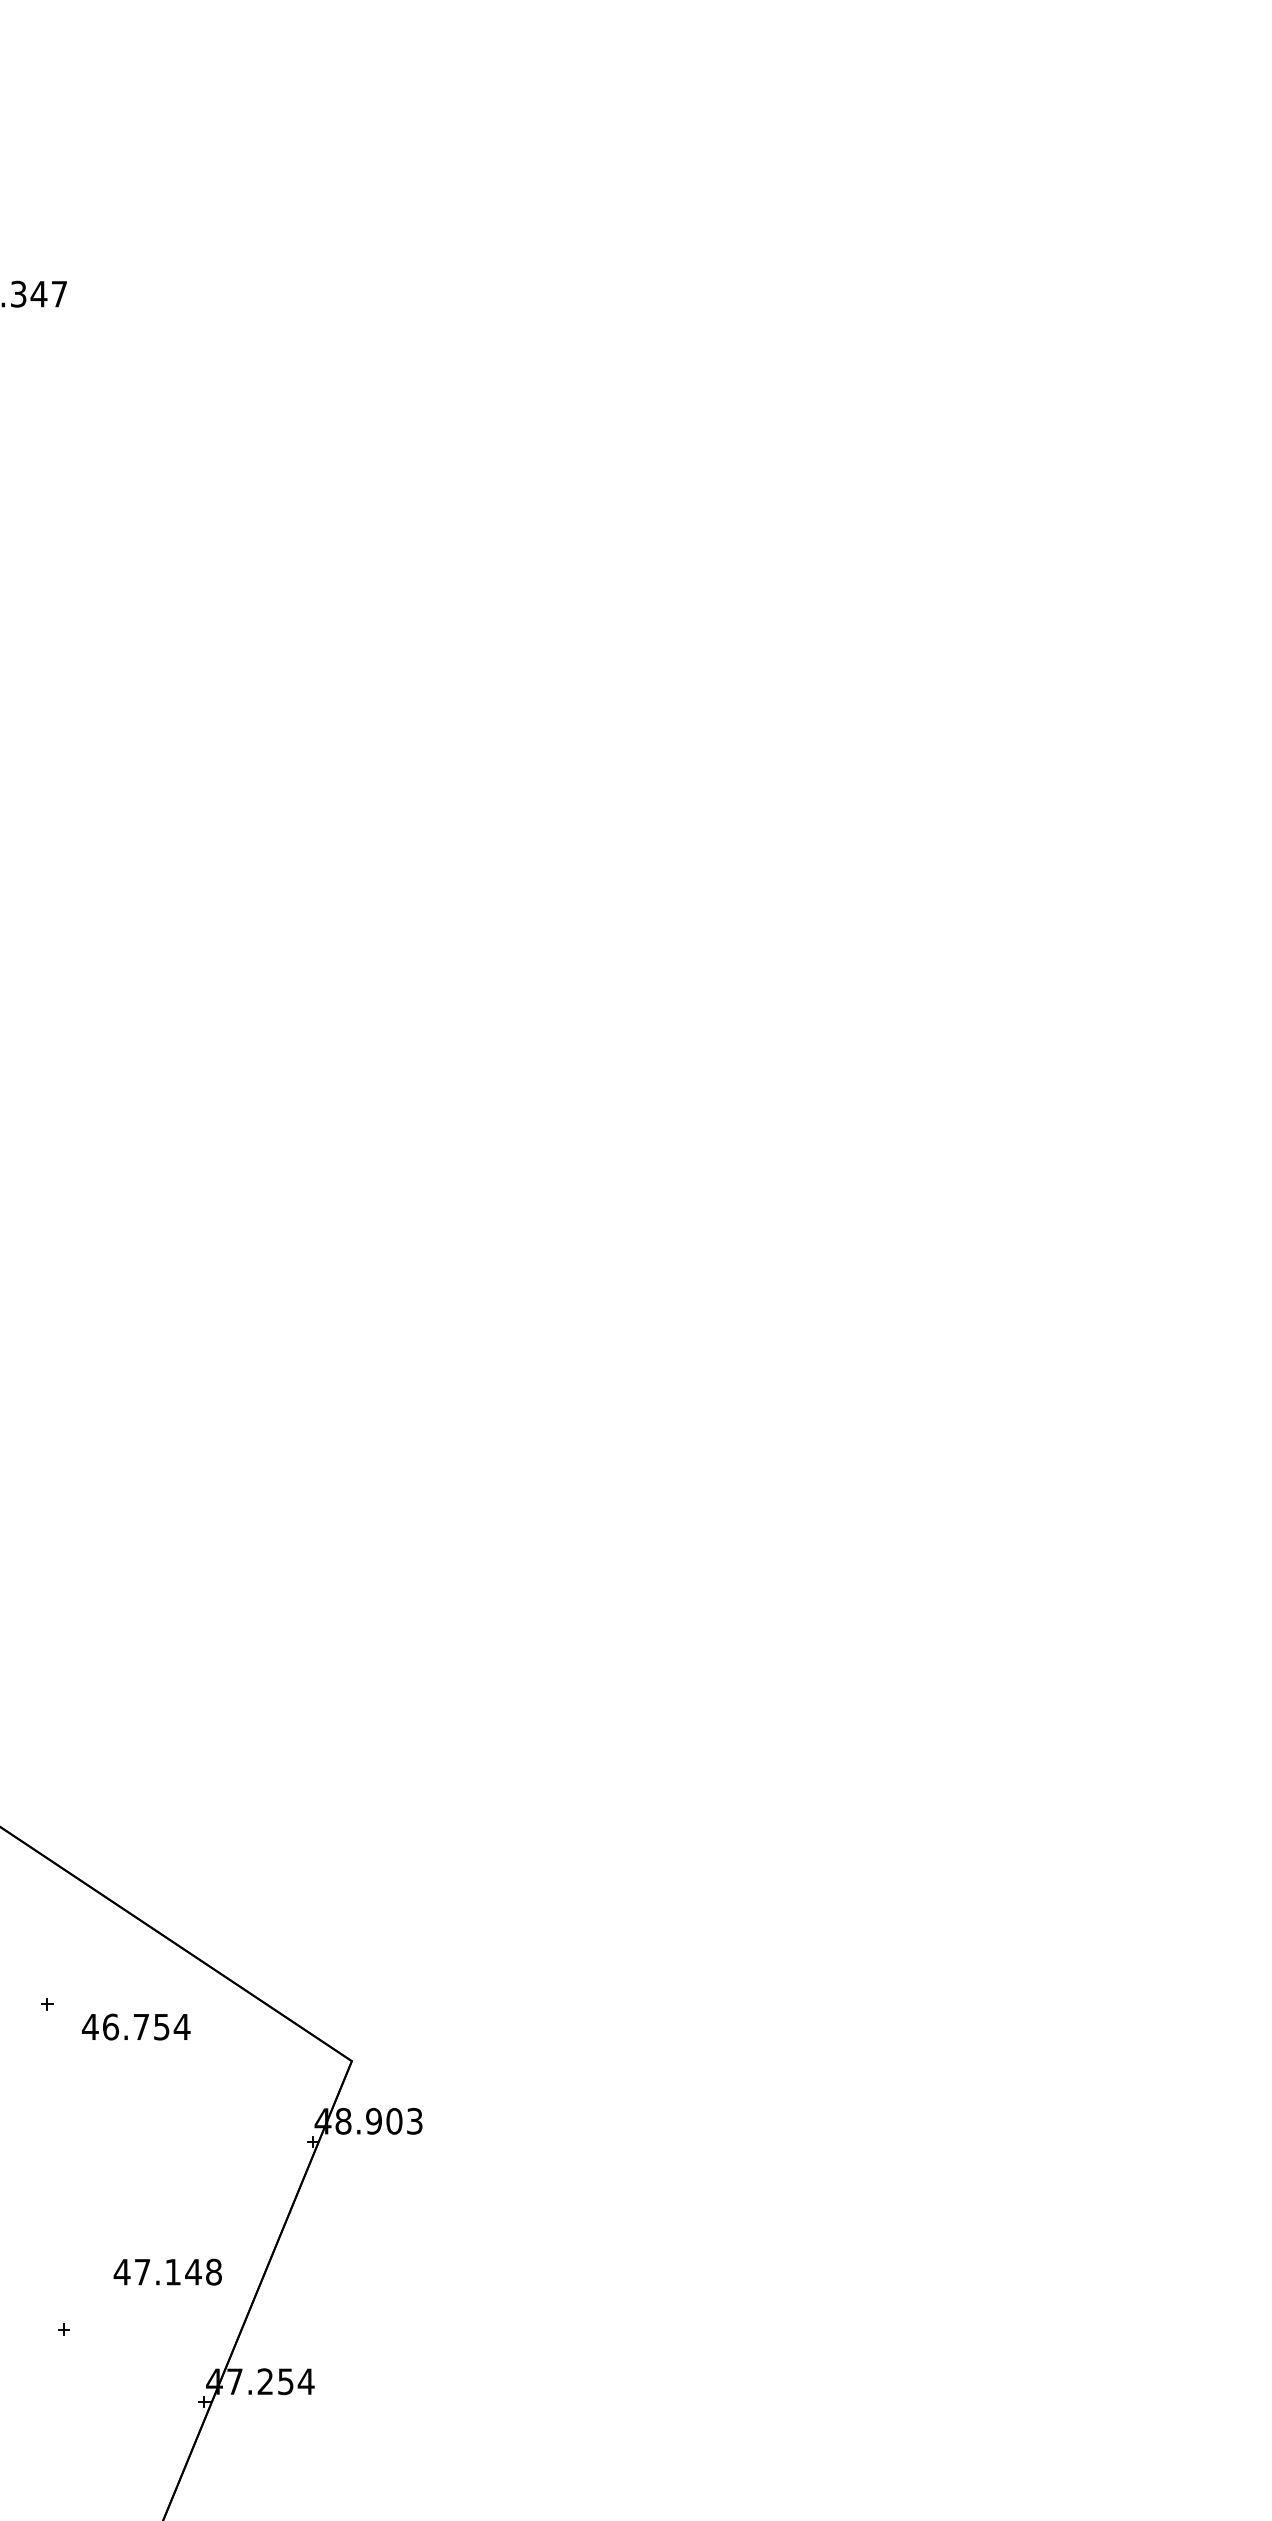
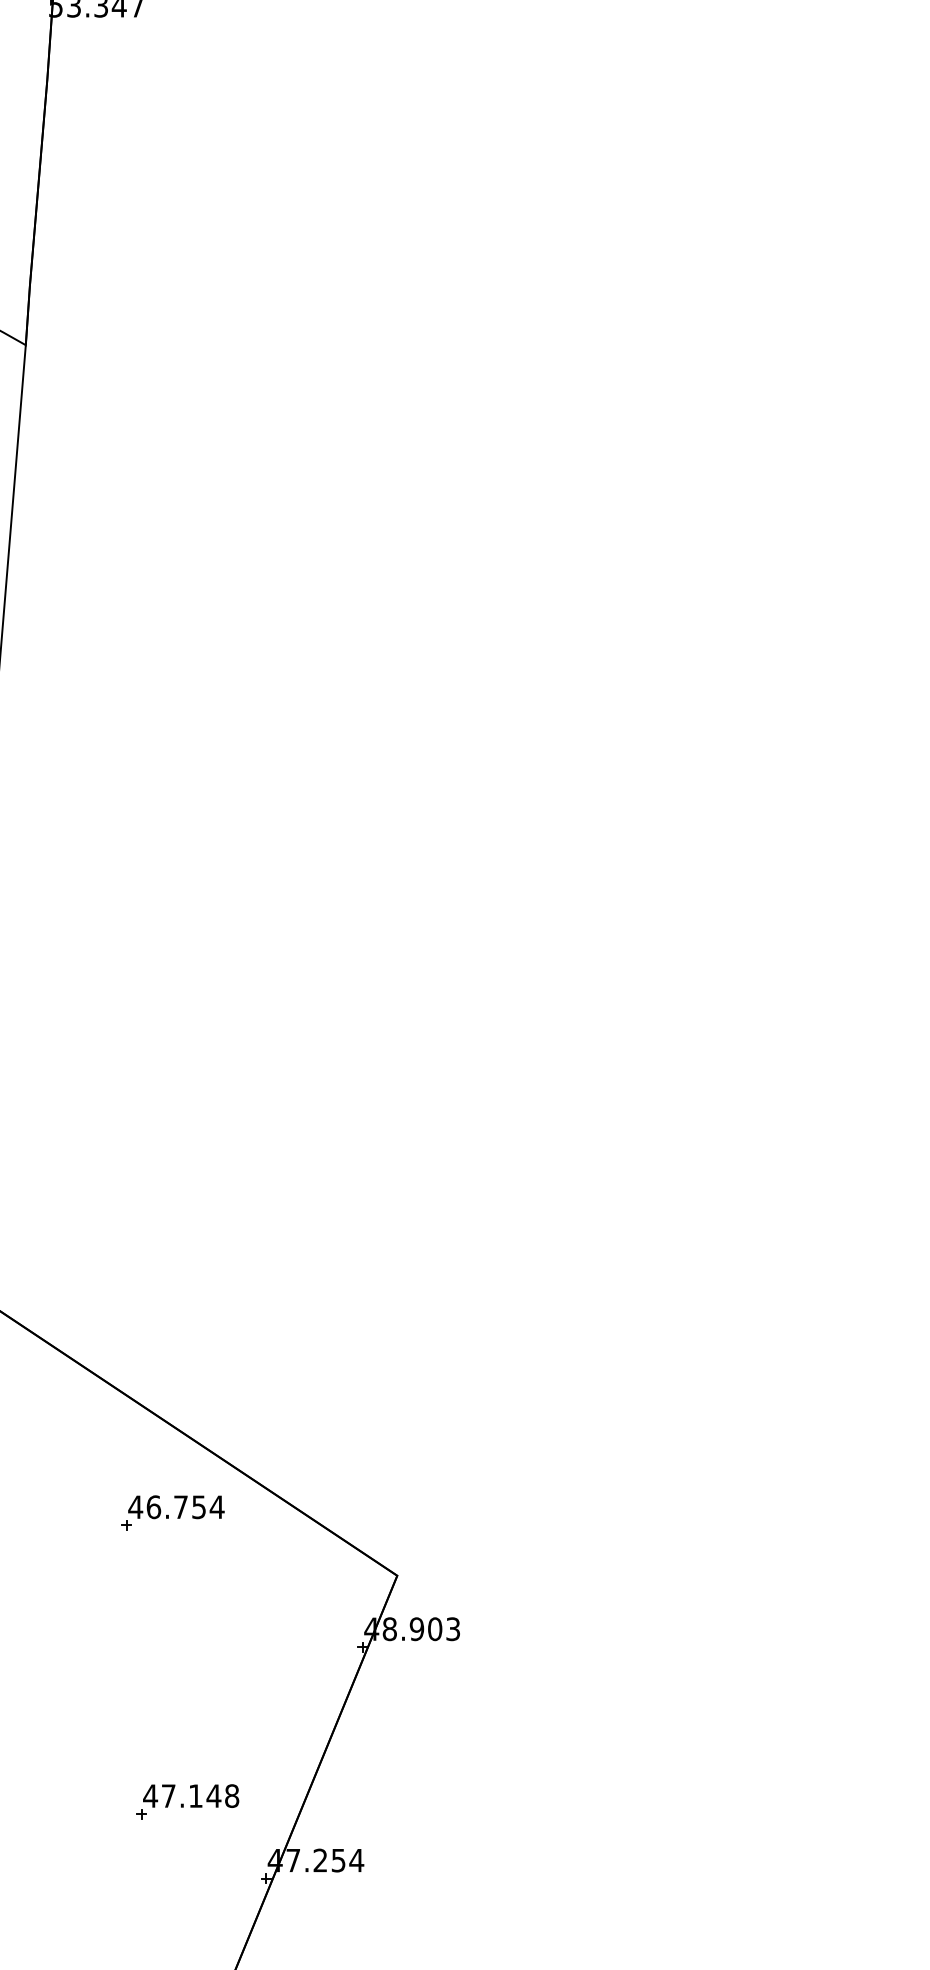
text: (136, 2026) -> (176, 1506), moved
text: (167, 2271) -> (190, 1795), moved

